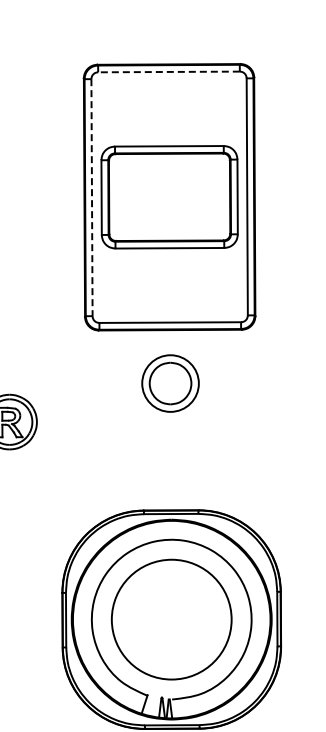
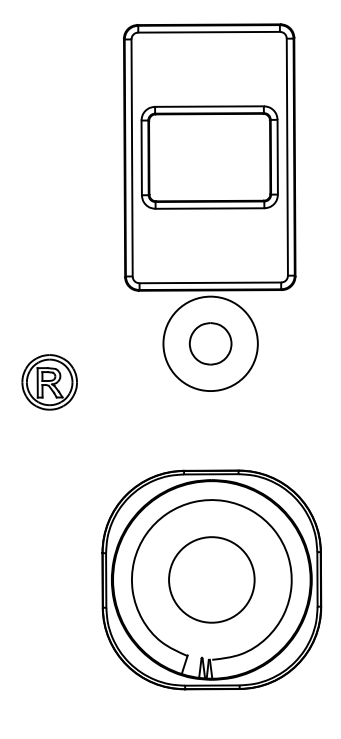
line: (169, 72) -> (209, 32), dashed -> solid
line: (92, 197) -> (132, 157), dashed -> solid
circle: (170, 383) -> (210, 343), size x1.67
circle: (171, 619) -> (211, 579), size x0.71

